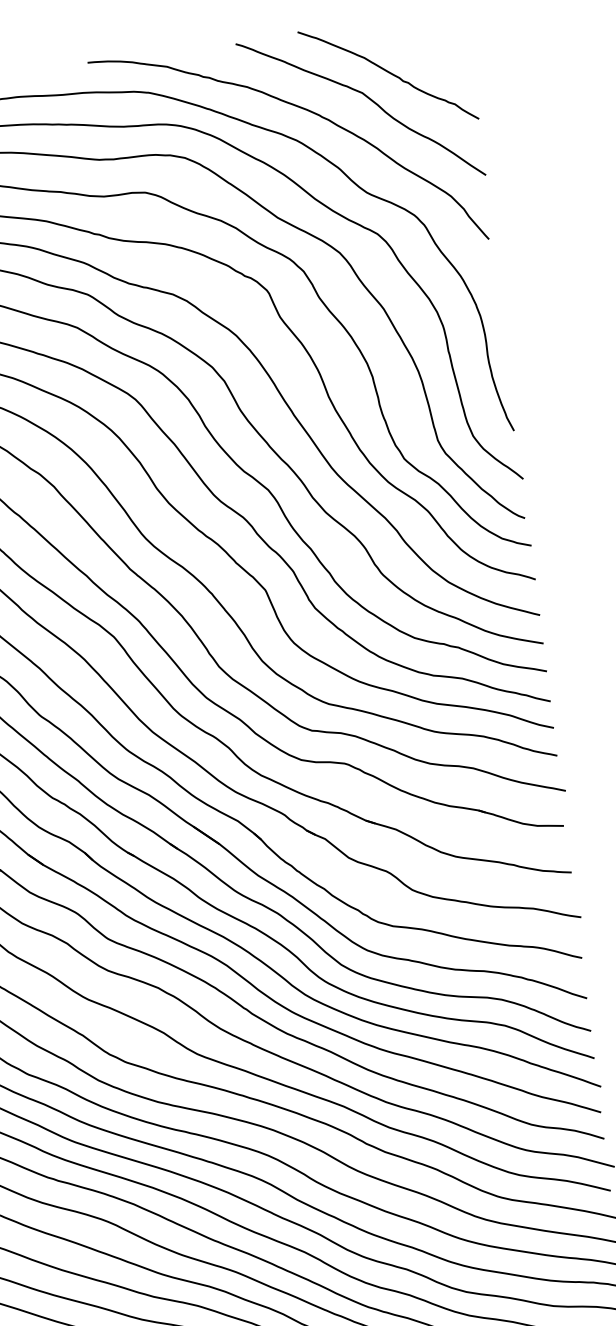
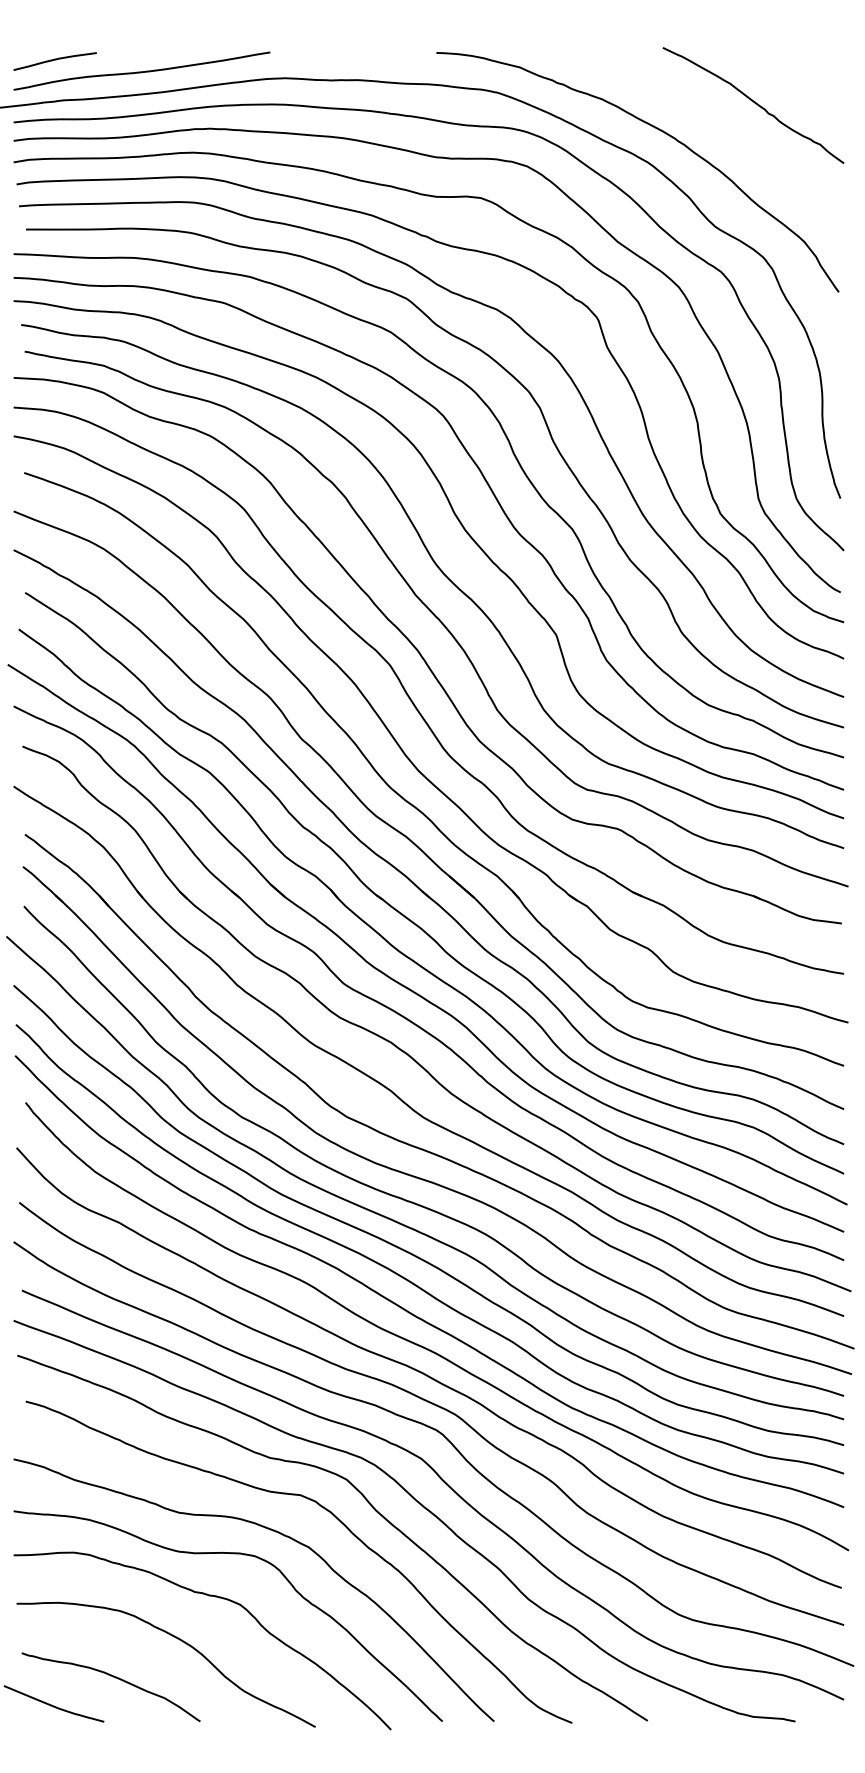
curve: (368, 98) -> (729, 127), removed

